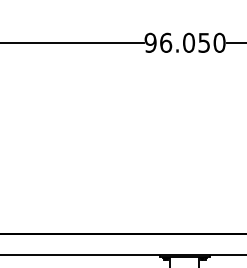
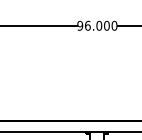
text: (203, 42) -> (106, 25), 96.050 -> 96.000

